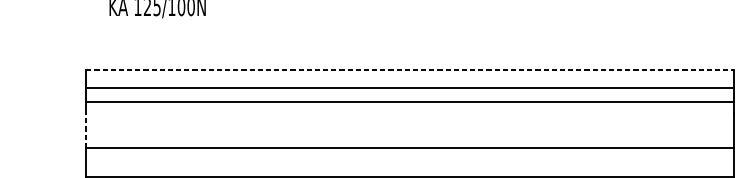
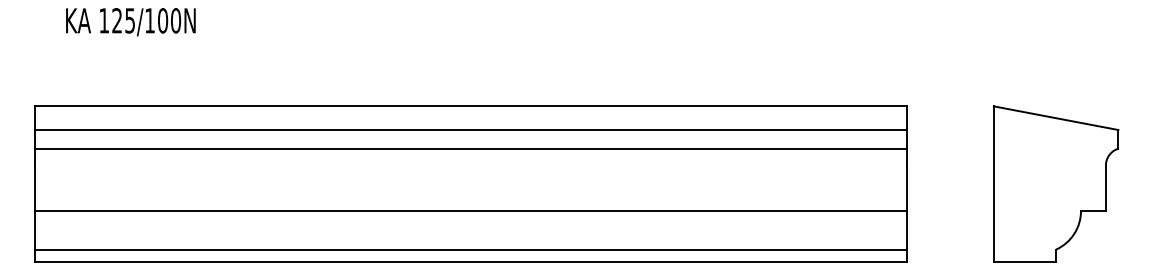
line: (409, 70) -> (470, 106), dashed -> solid
line: (86, 131) -> (34, 188), dashed -> solid

